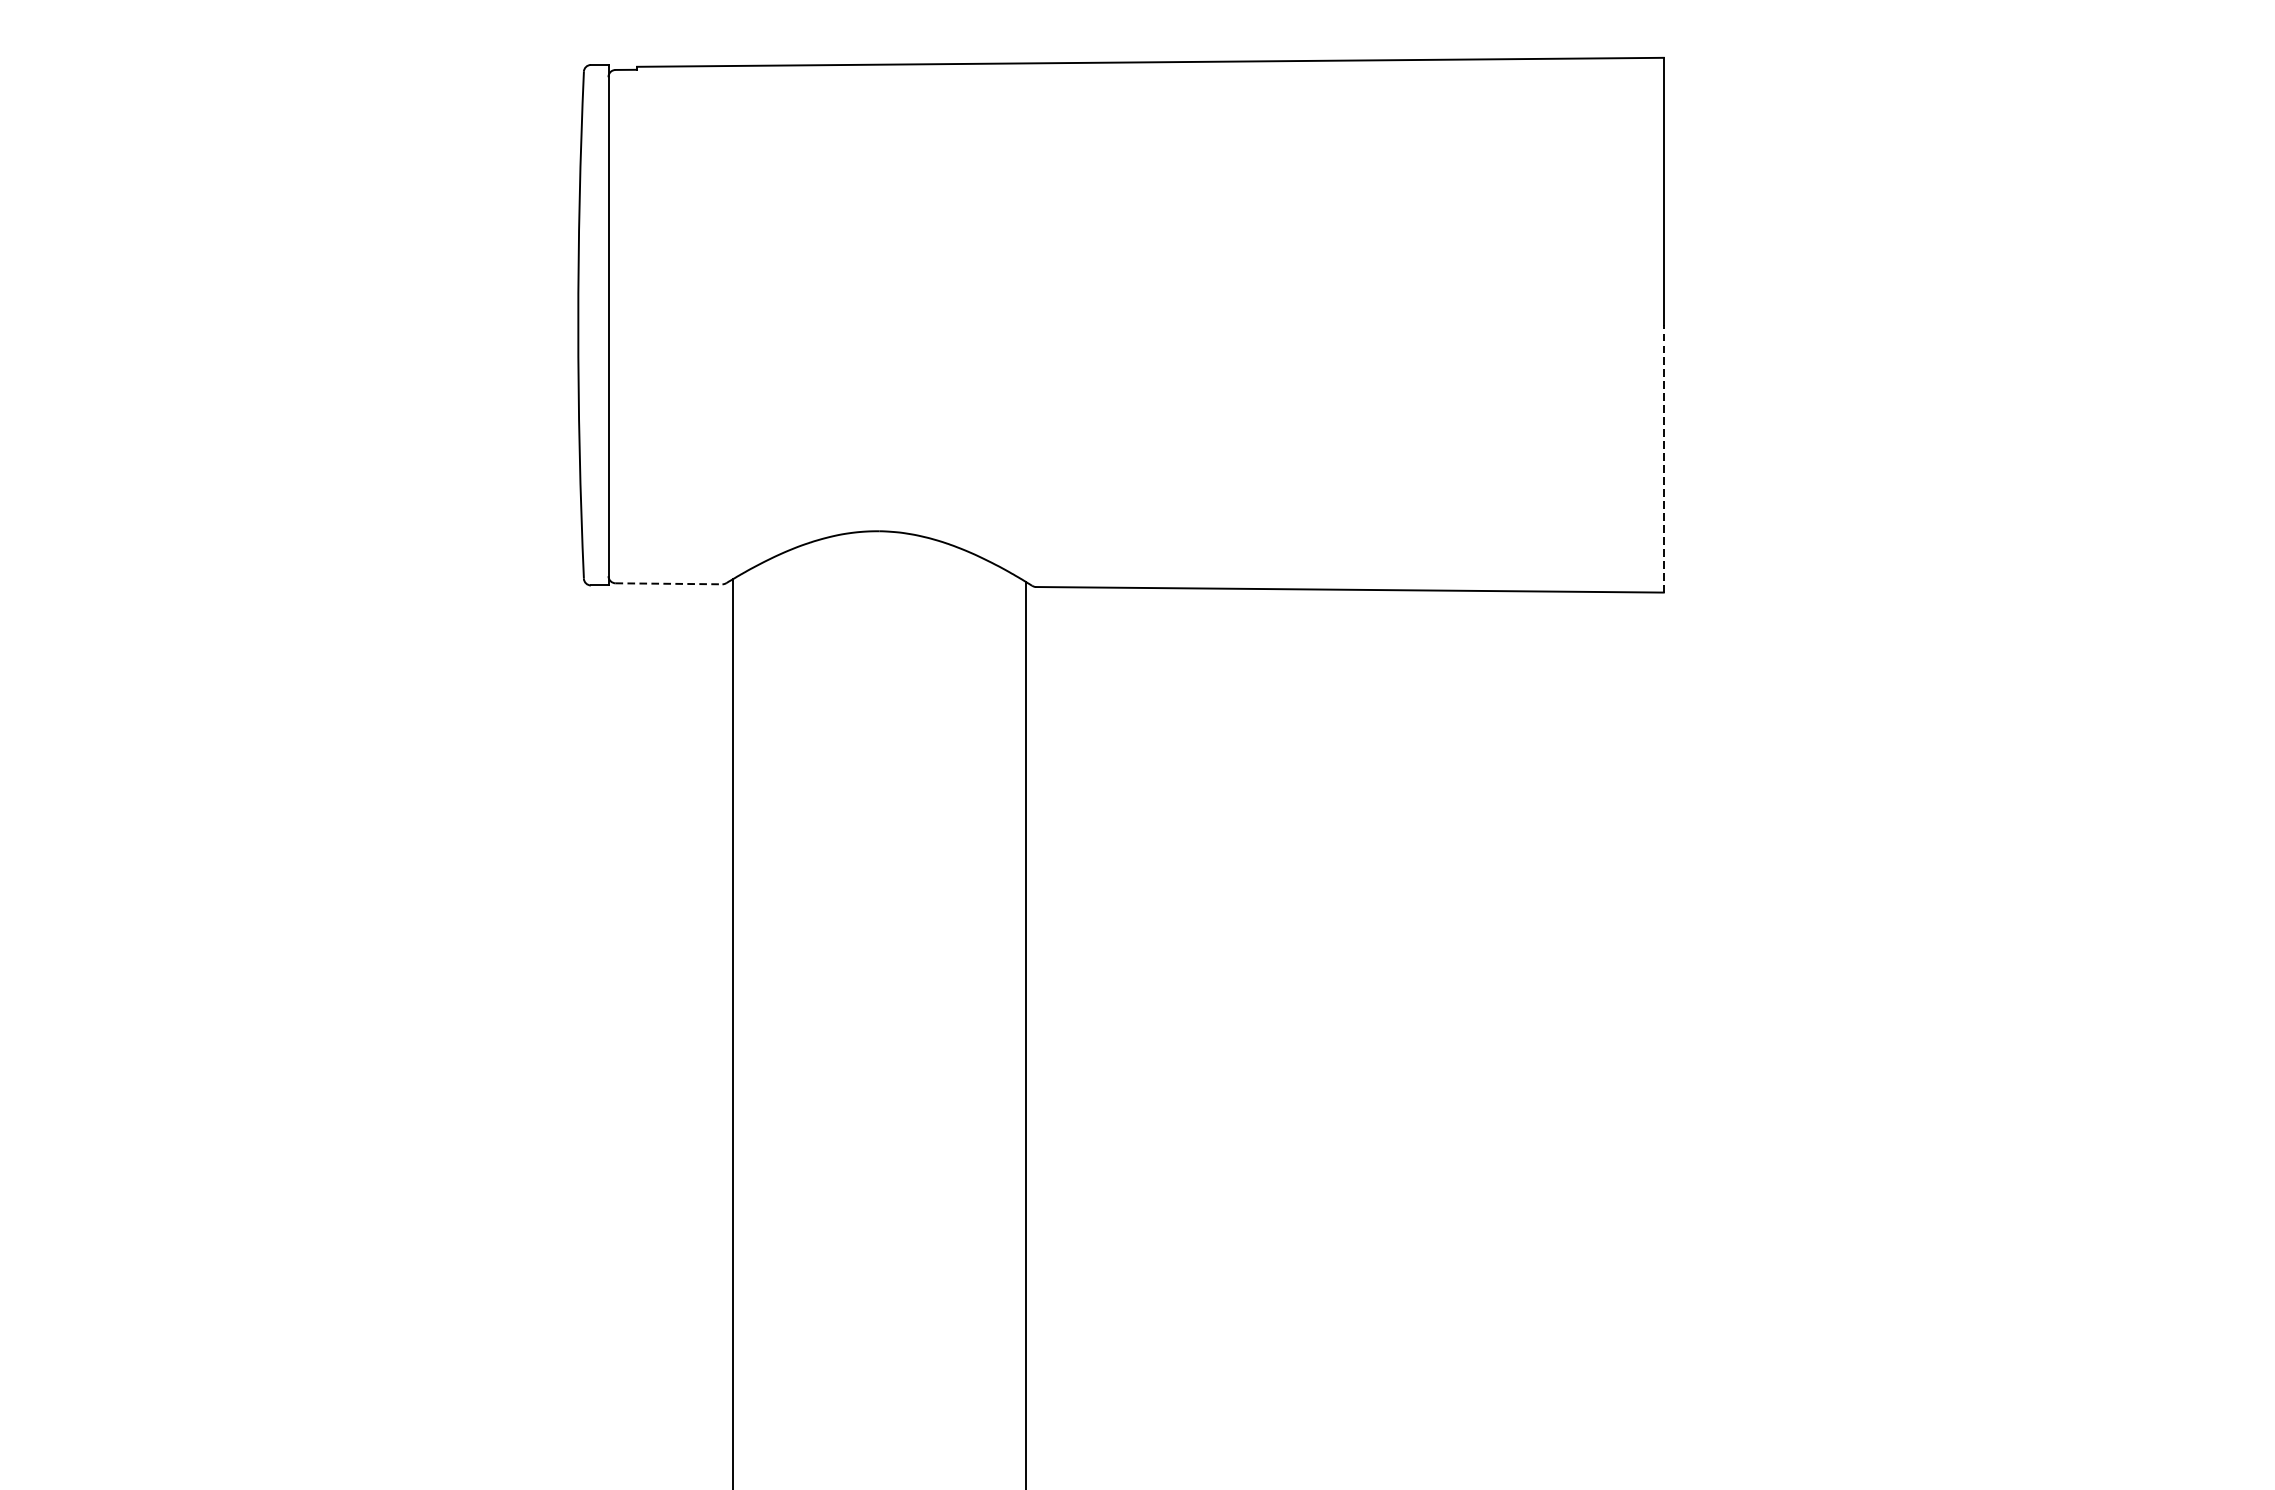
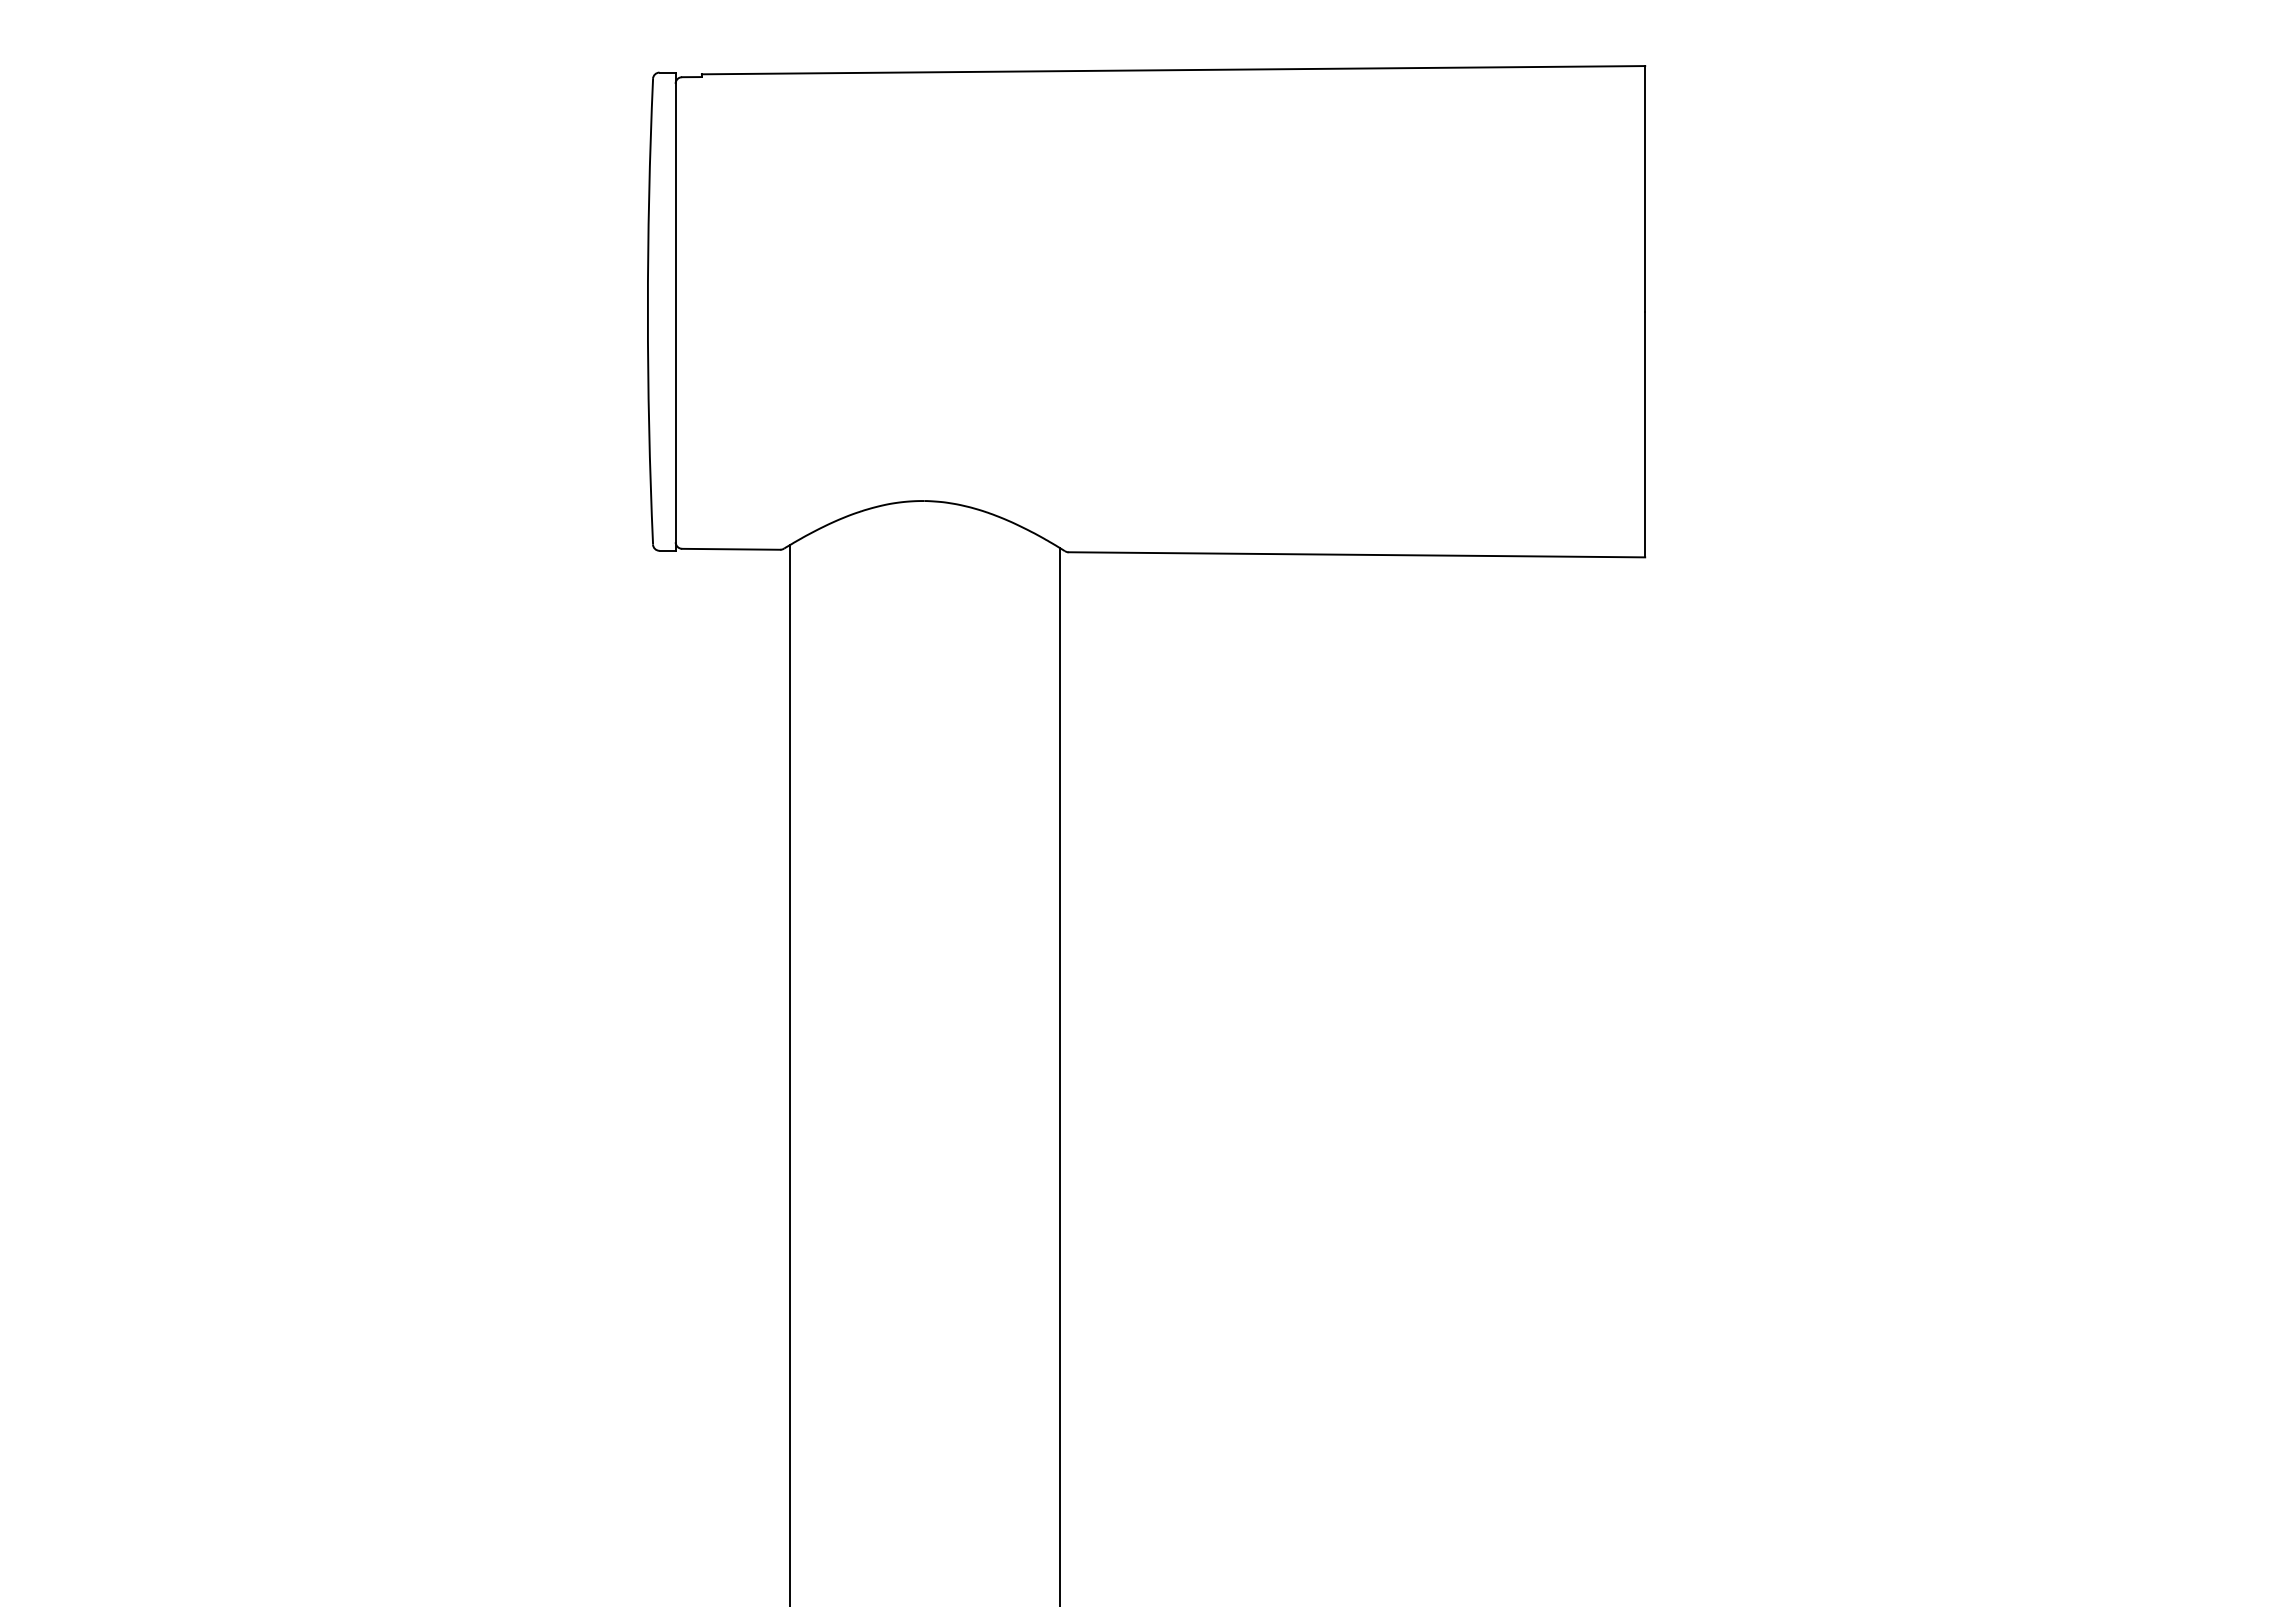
line: (1664, 458) -> (1645, 434), dashed -> solid
line: (669, 584) -> (731, 549), dashed -> solid

